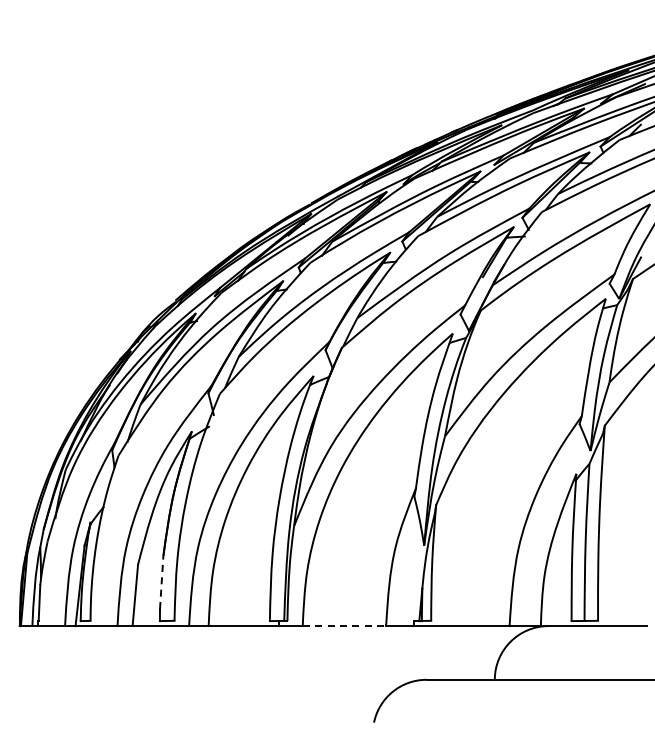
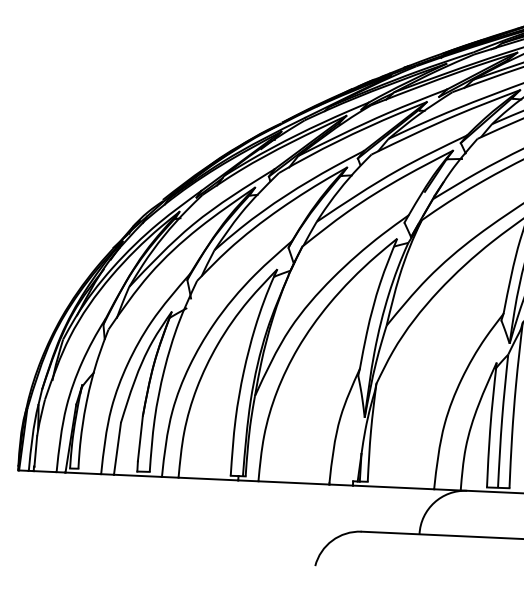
line: (161, 582) -> (140, 438), dashed -> solid
line: (344, 626) -> (293, 483), dashed -> solid

